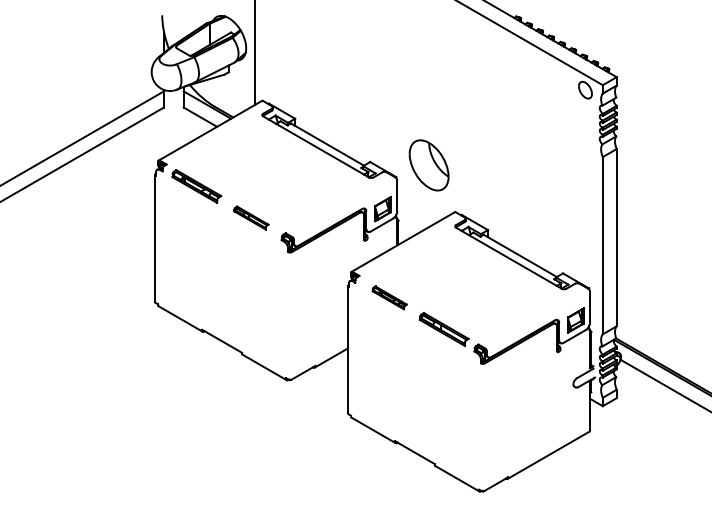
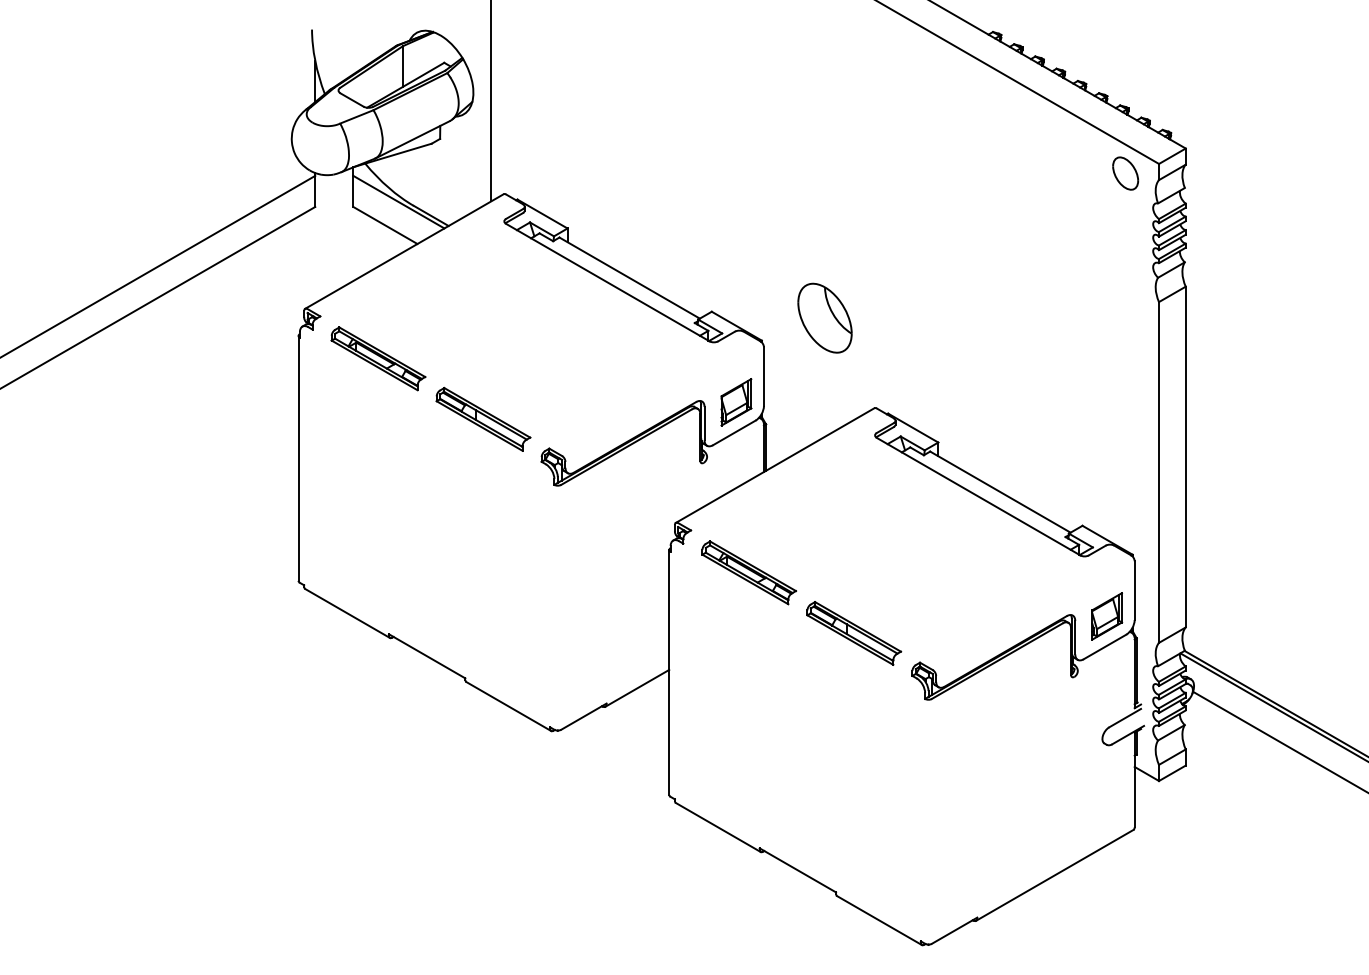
part: (428, 165) -> (823, 318), size x0.71
part: (251, 217) -> (483, 418), size x1.43
part: (389, 297) -> (748, 572), size x1.43

